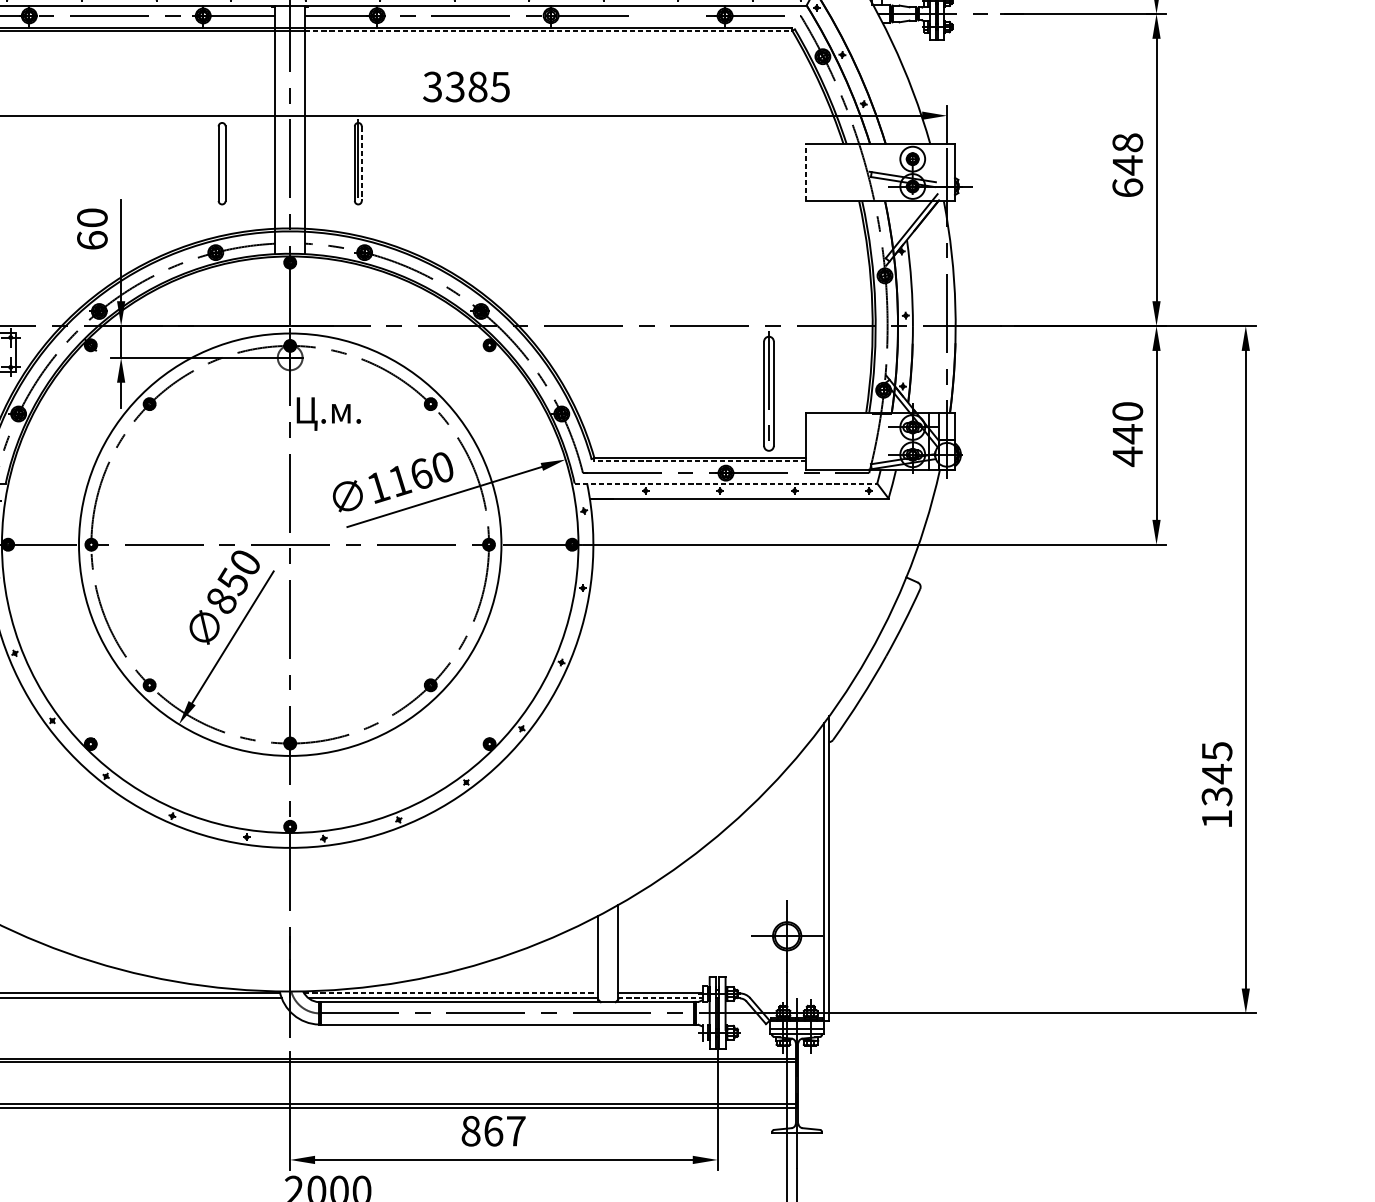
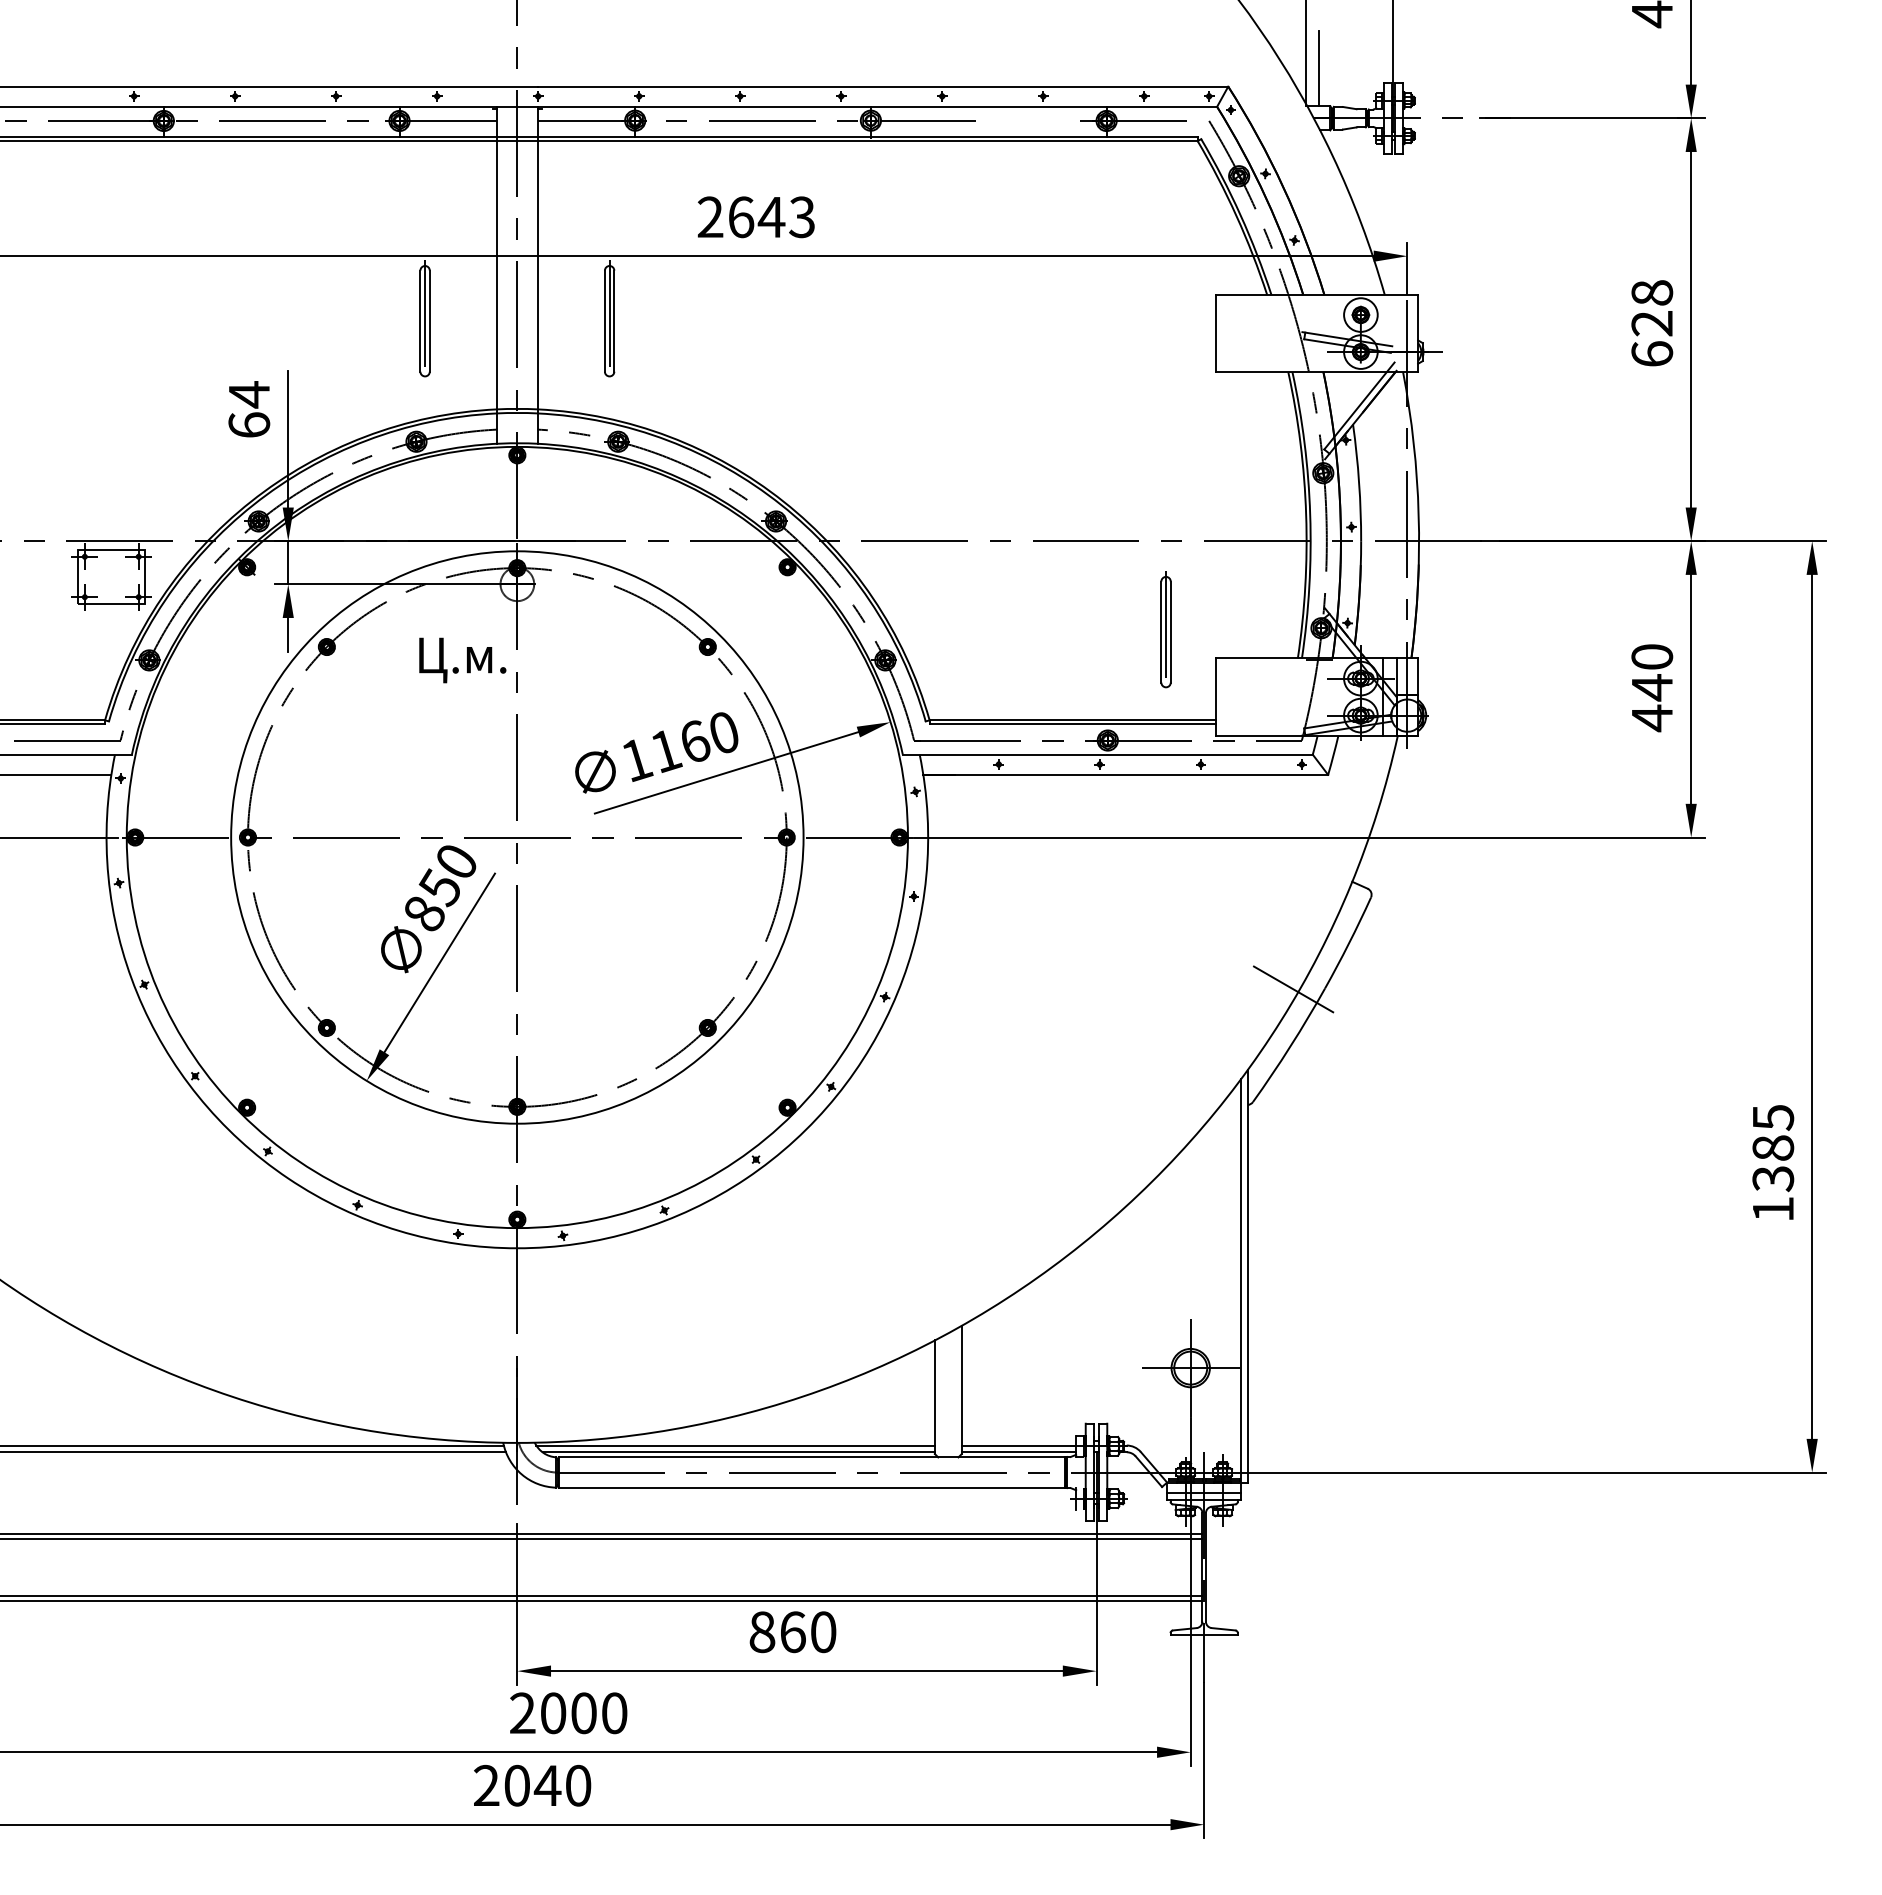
line: (549, 31) -> (868, 141), dashed -> solid
text: (465, 87) -> (755, 217), 3385 -> 2643
line: (222, 162) -> (425, 319), added
line: (361, 163) -> (614, 321), dashed -> solid
text: (1127, 165) -> (1651, 323), 648 -> 628
line: (806, 172) -> (1216, 333), dashed -> solid
text: (92, 217) -> (249, 394), 60 -> 64
part: (768, 391) -> (1165, 629), size x0.71
text: (328, 414) -> (462, 660), moved
line: (699, 461) -> (1072, 724), dashed -> solid
line: (725, 483) -> (1107, 754), dashed -> solid
line: (863, 656) -> (1293, 989), added
text: (1217, 774) -> (1773, 1148), 1345 -> 1385
line: (451, 993) -> (736, 1445), dashed -> solid
line: (660, 998) -> (1019, 1452), dashed -> solid
text: (516, 1131) -> (823, 1632), 867 -> 860

